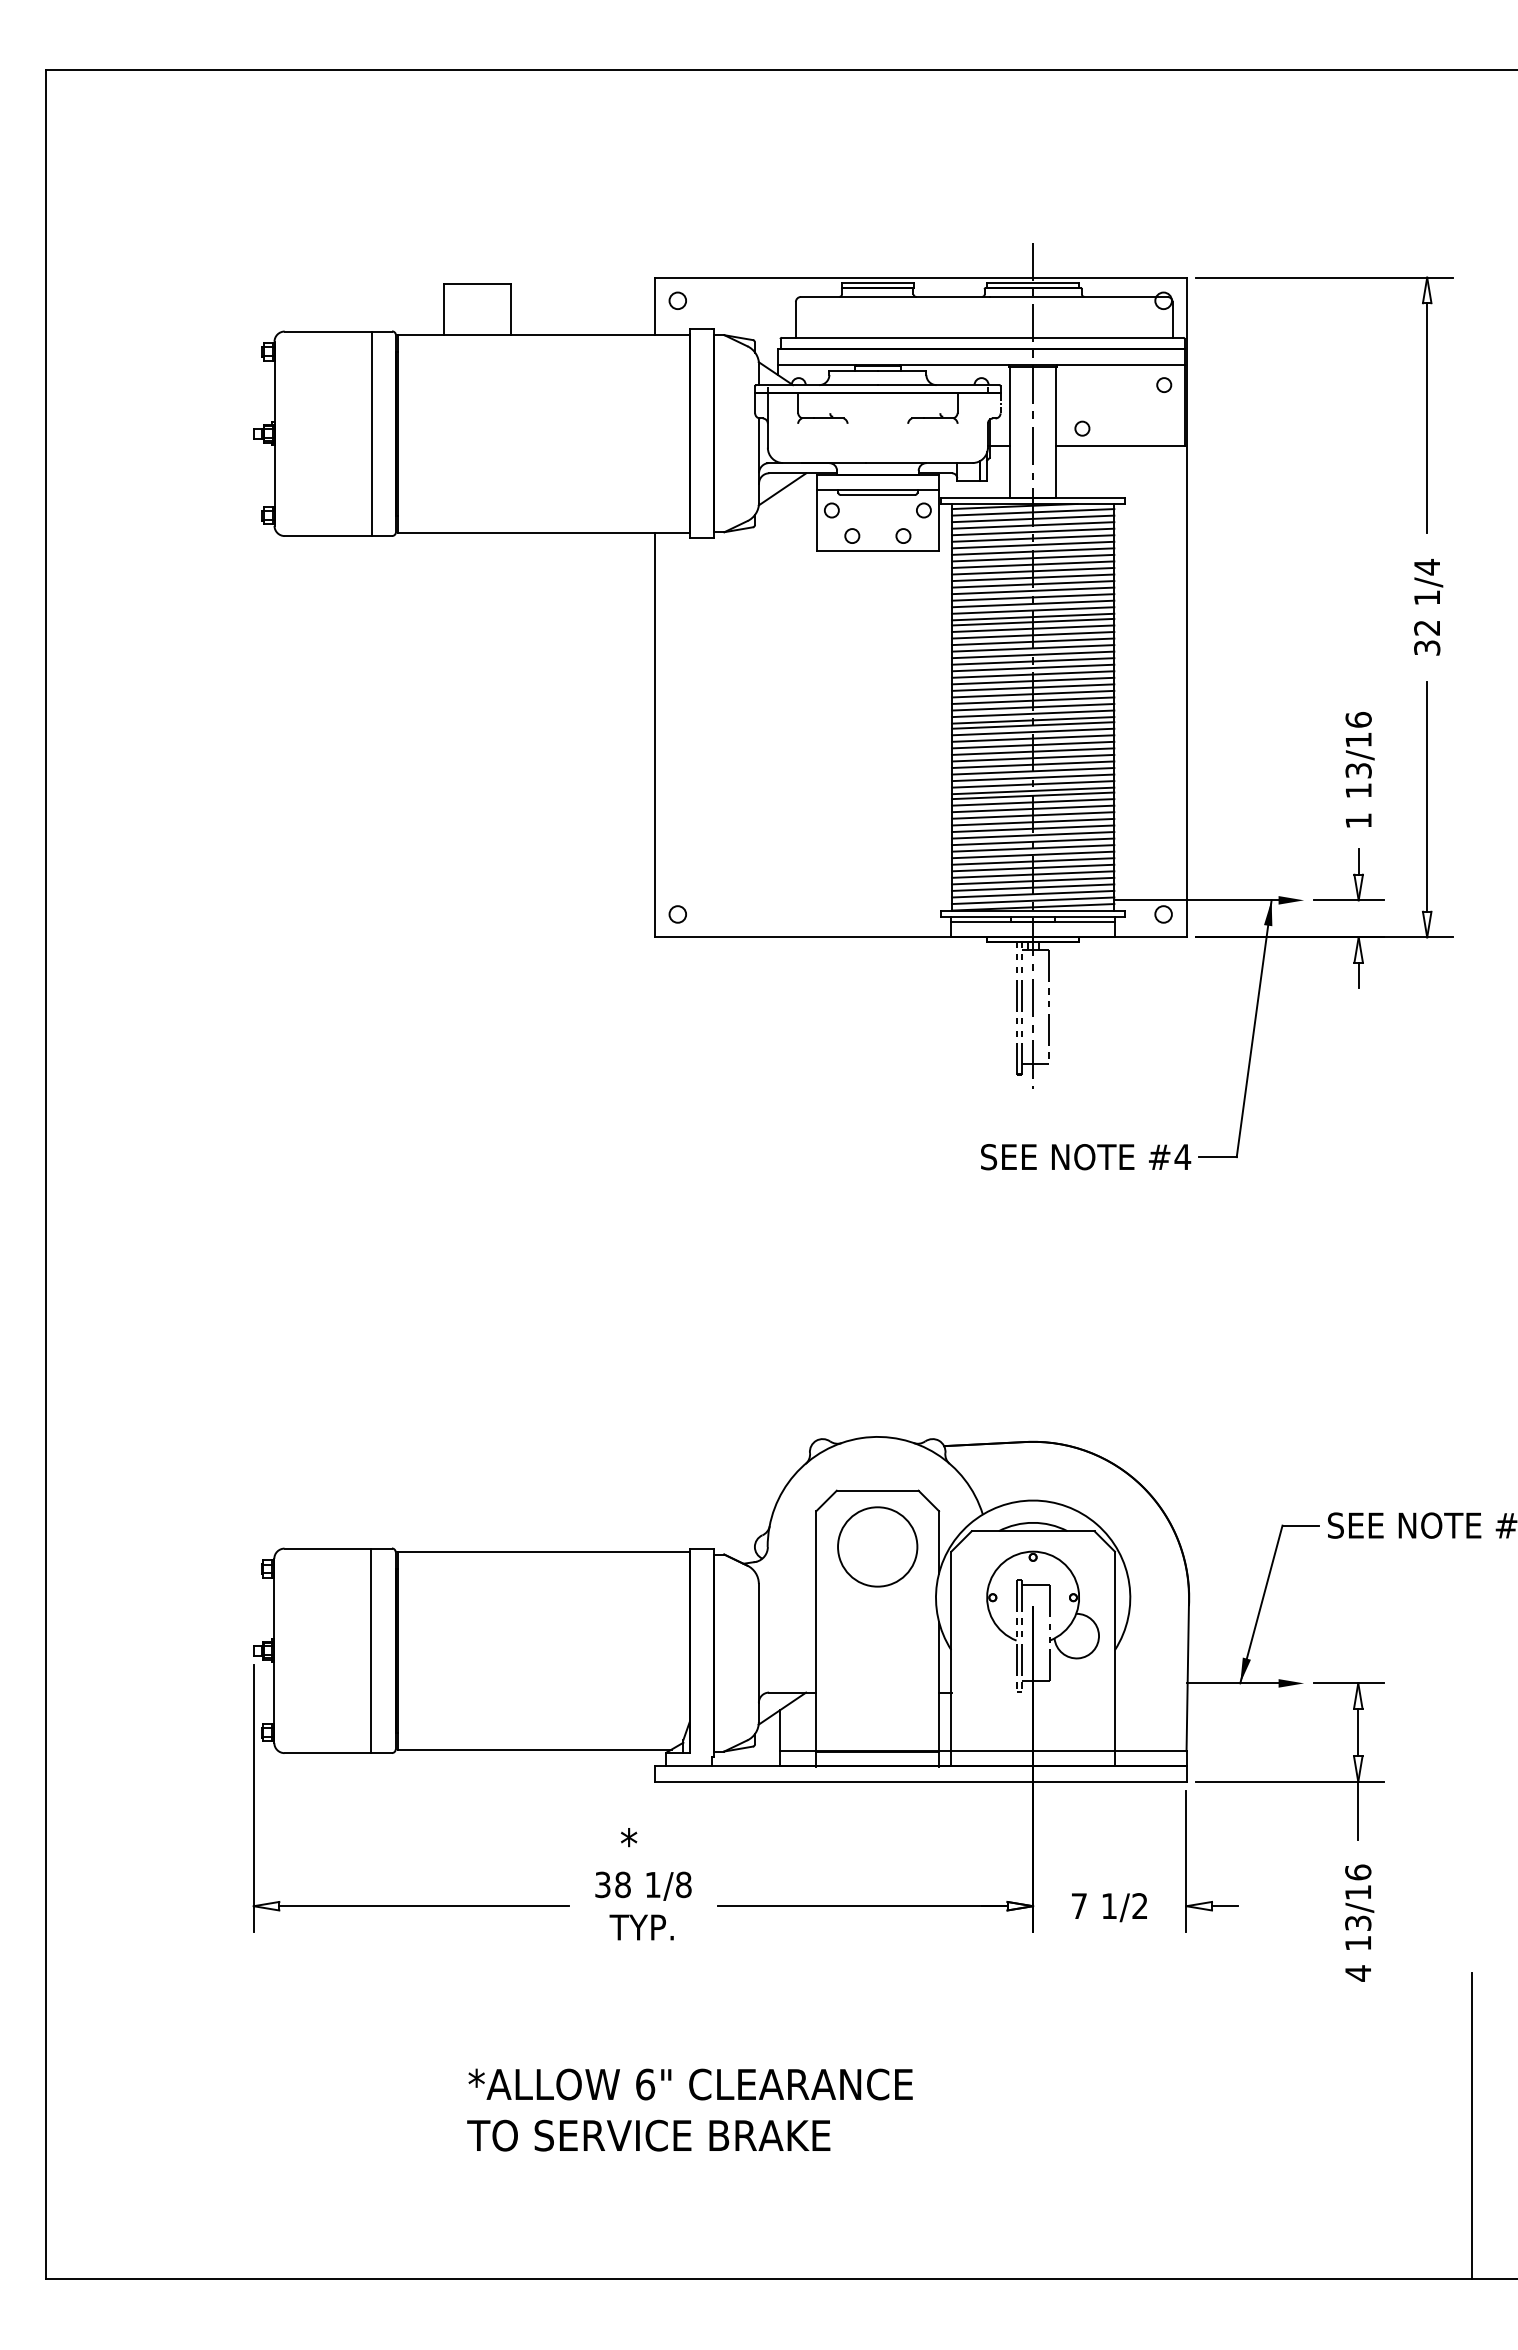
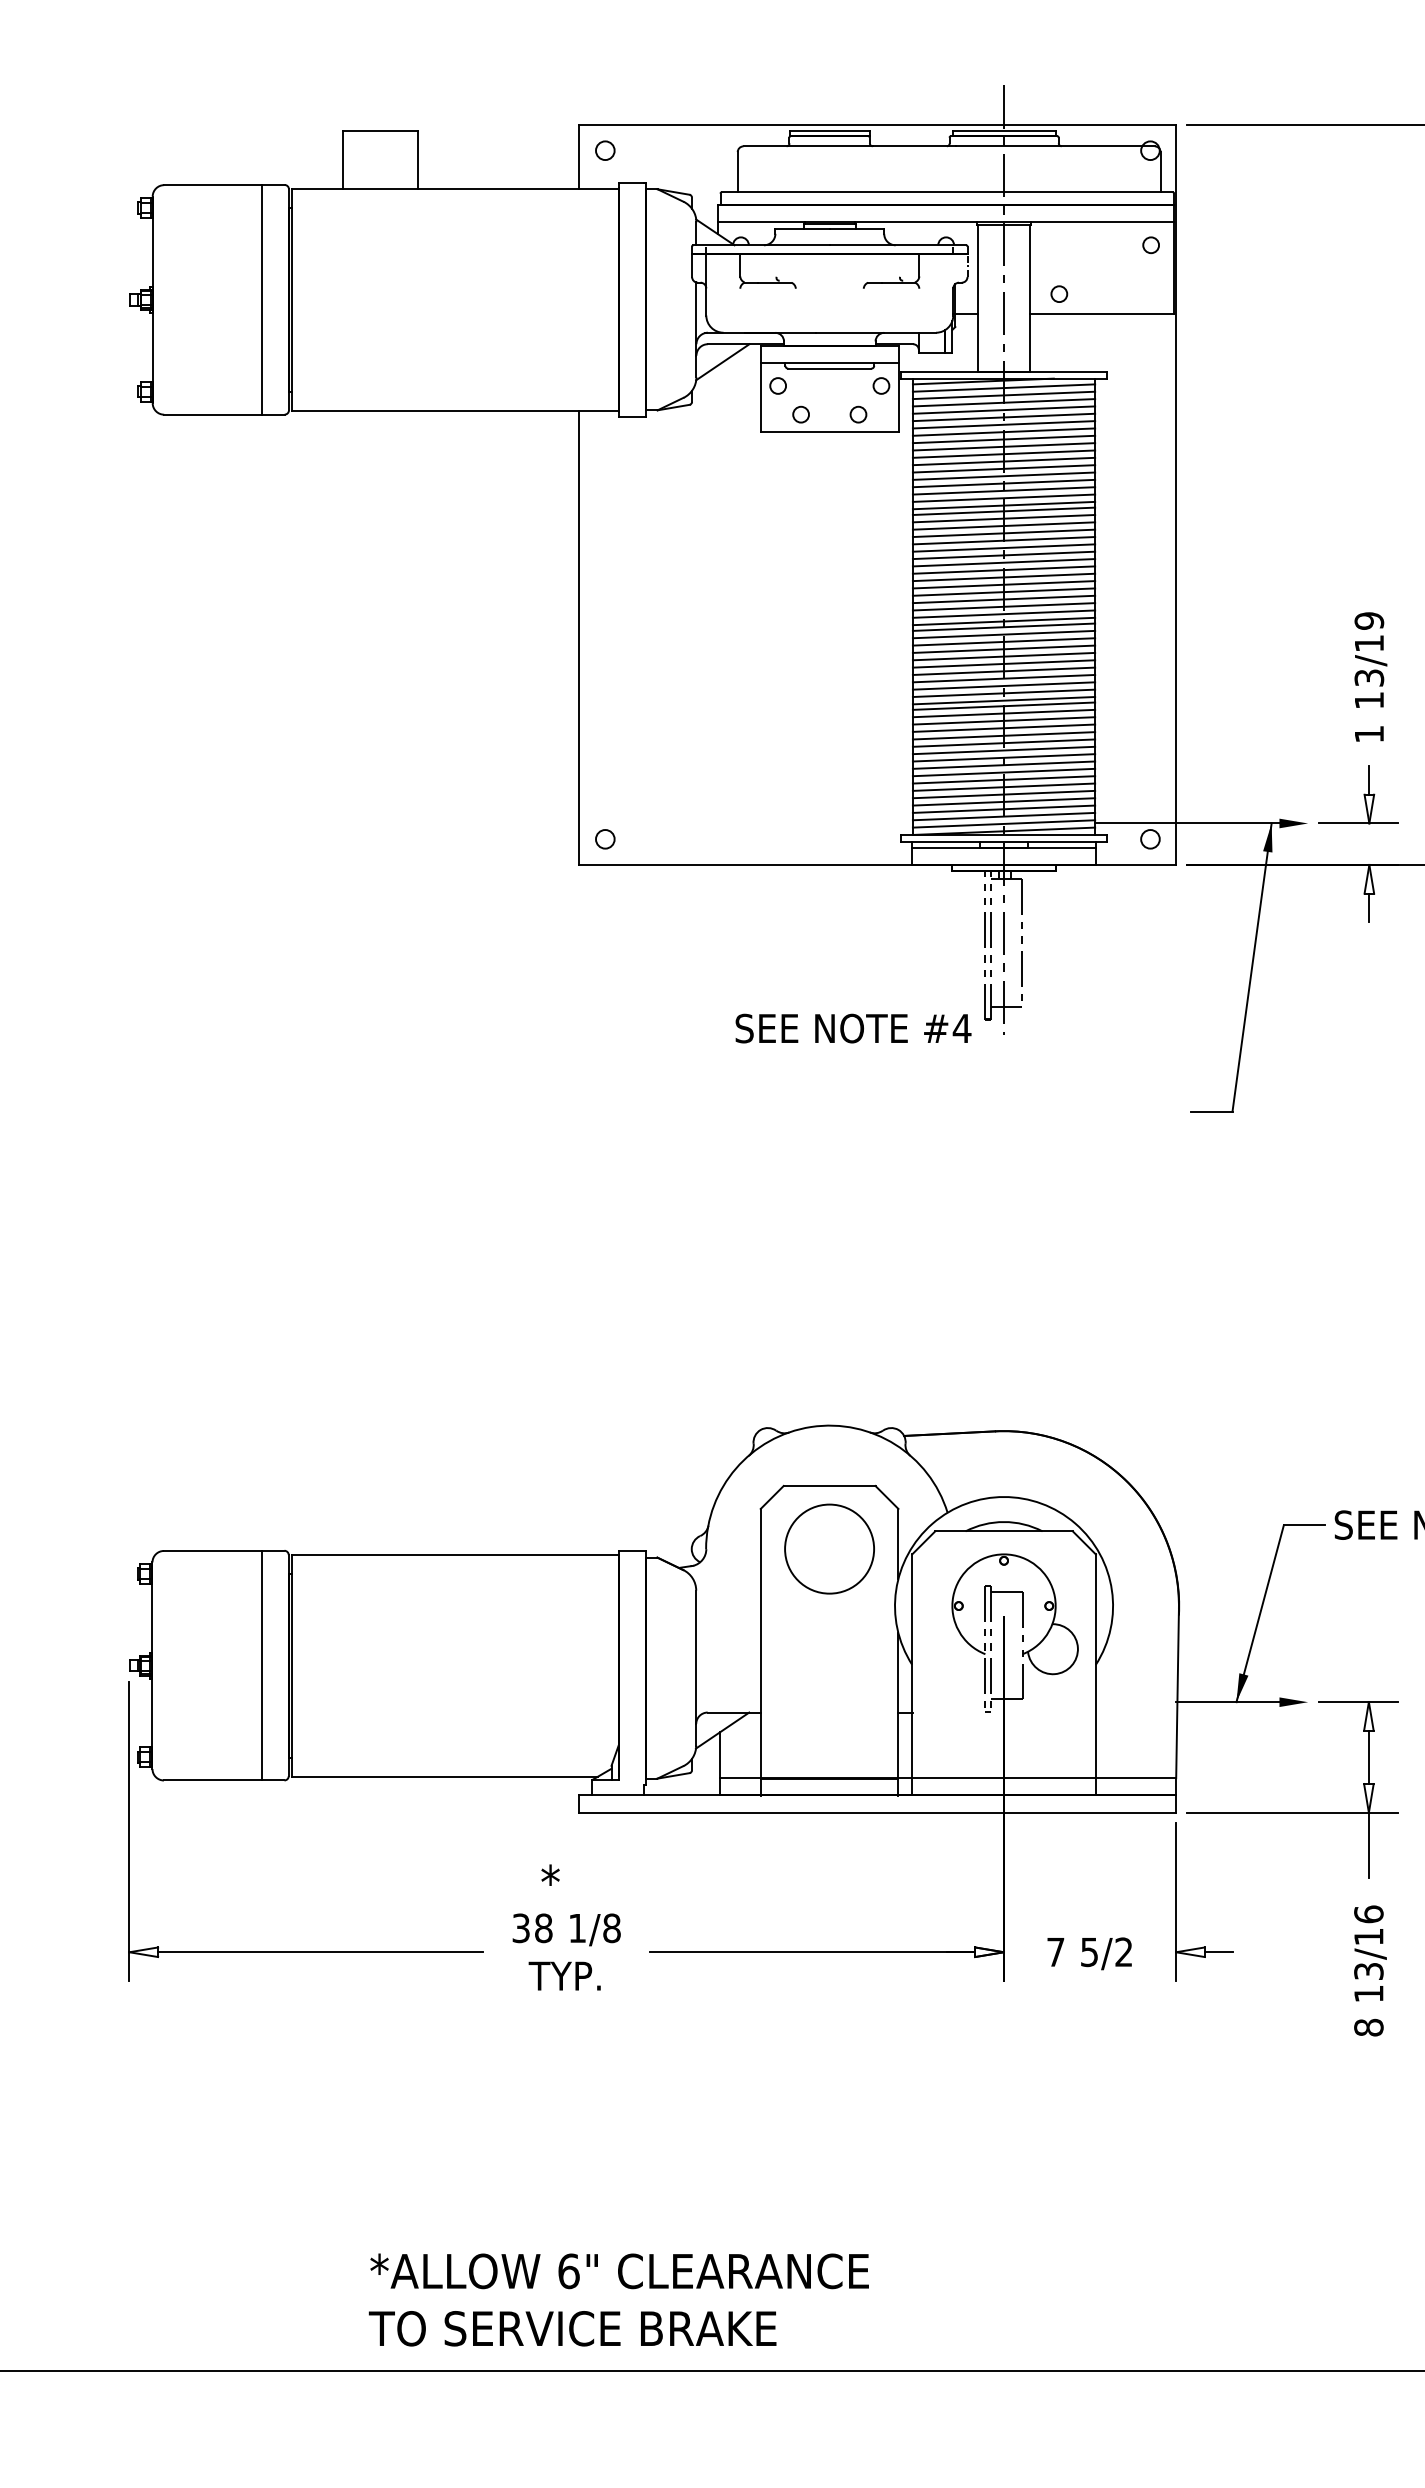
text: (1358, 719) -> (1369, 620), 13/16 -> 13/19
text: (1086, 1157) -> (854, 1029), moved
text: (1108, 1906) -> (1088, 1952), 1/2 -> 5/2
text: (1358, 1973) -> (1369, 2027), 4 -> 8
text: (689, 2109) -> (618, 2299), moved

